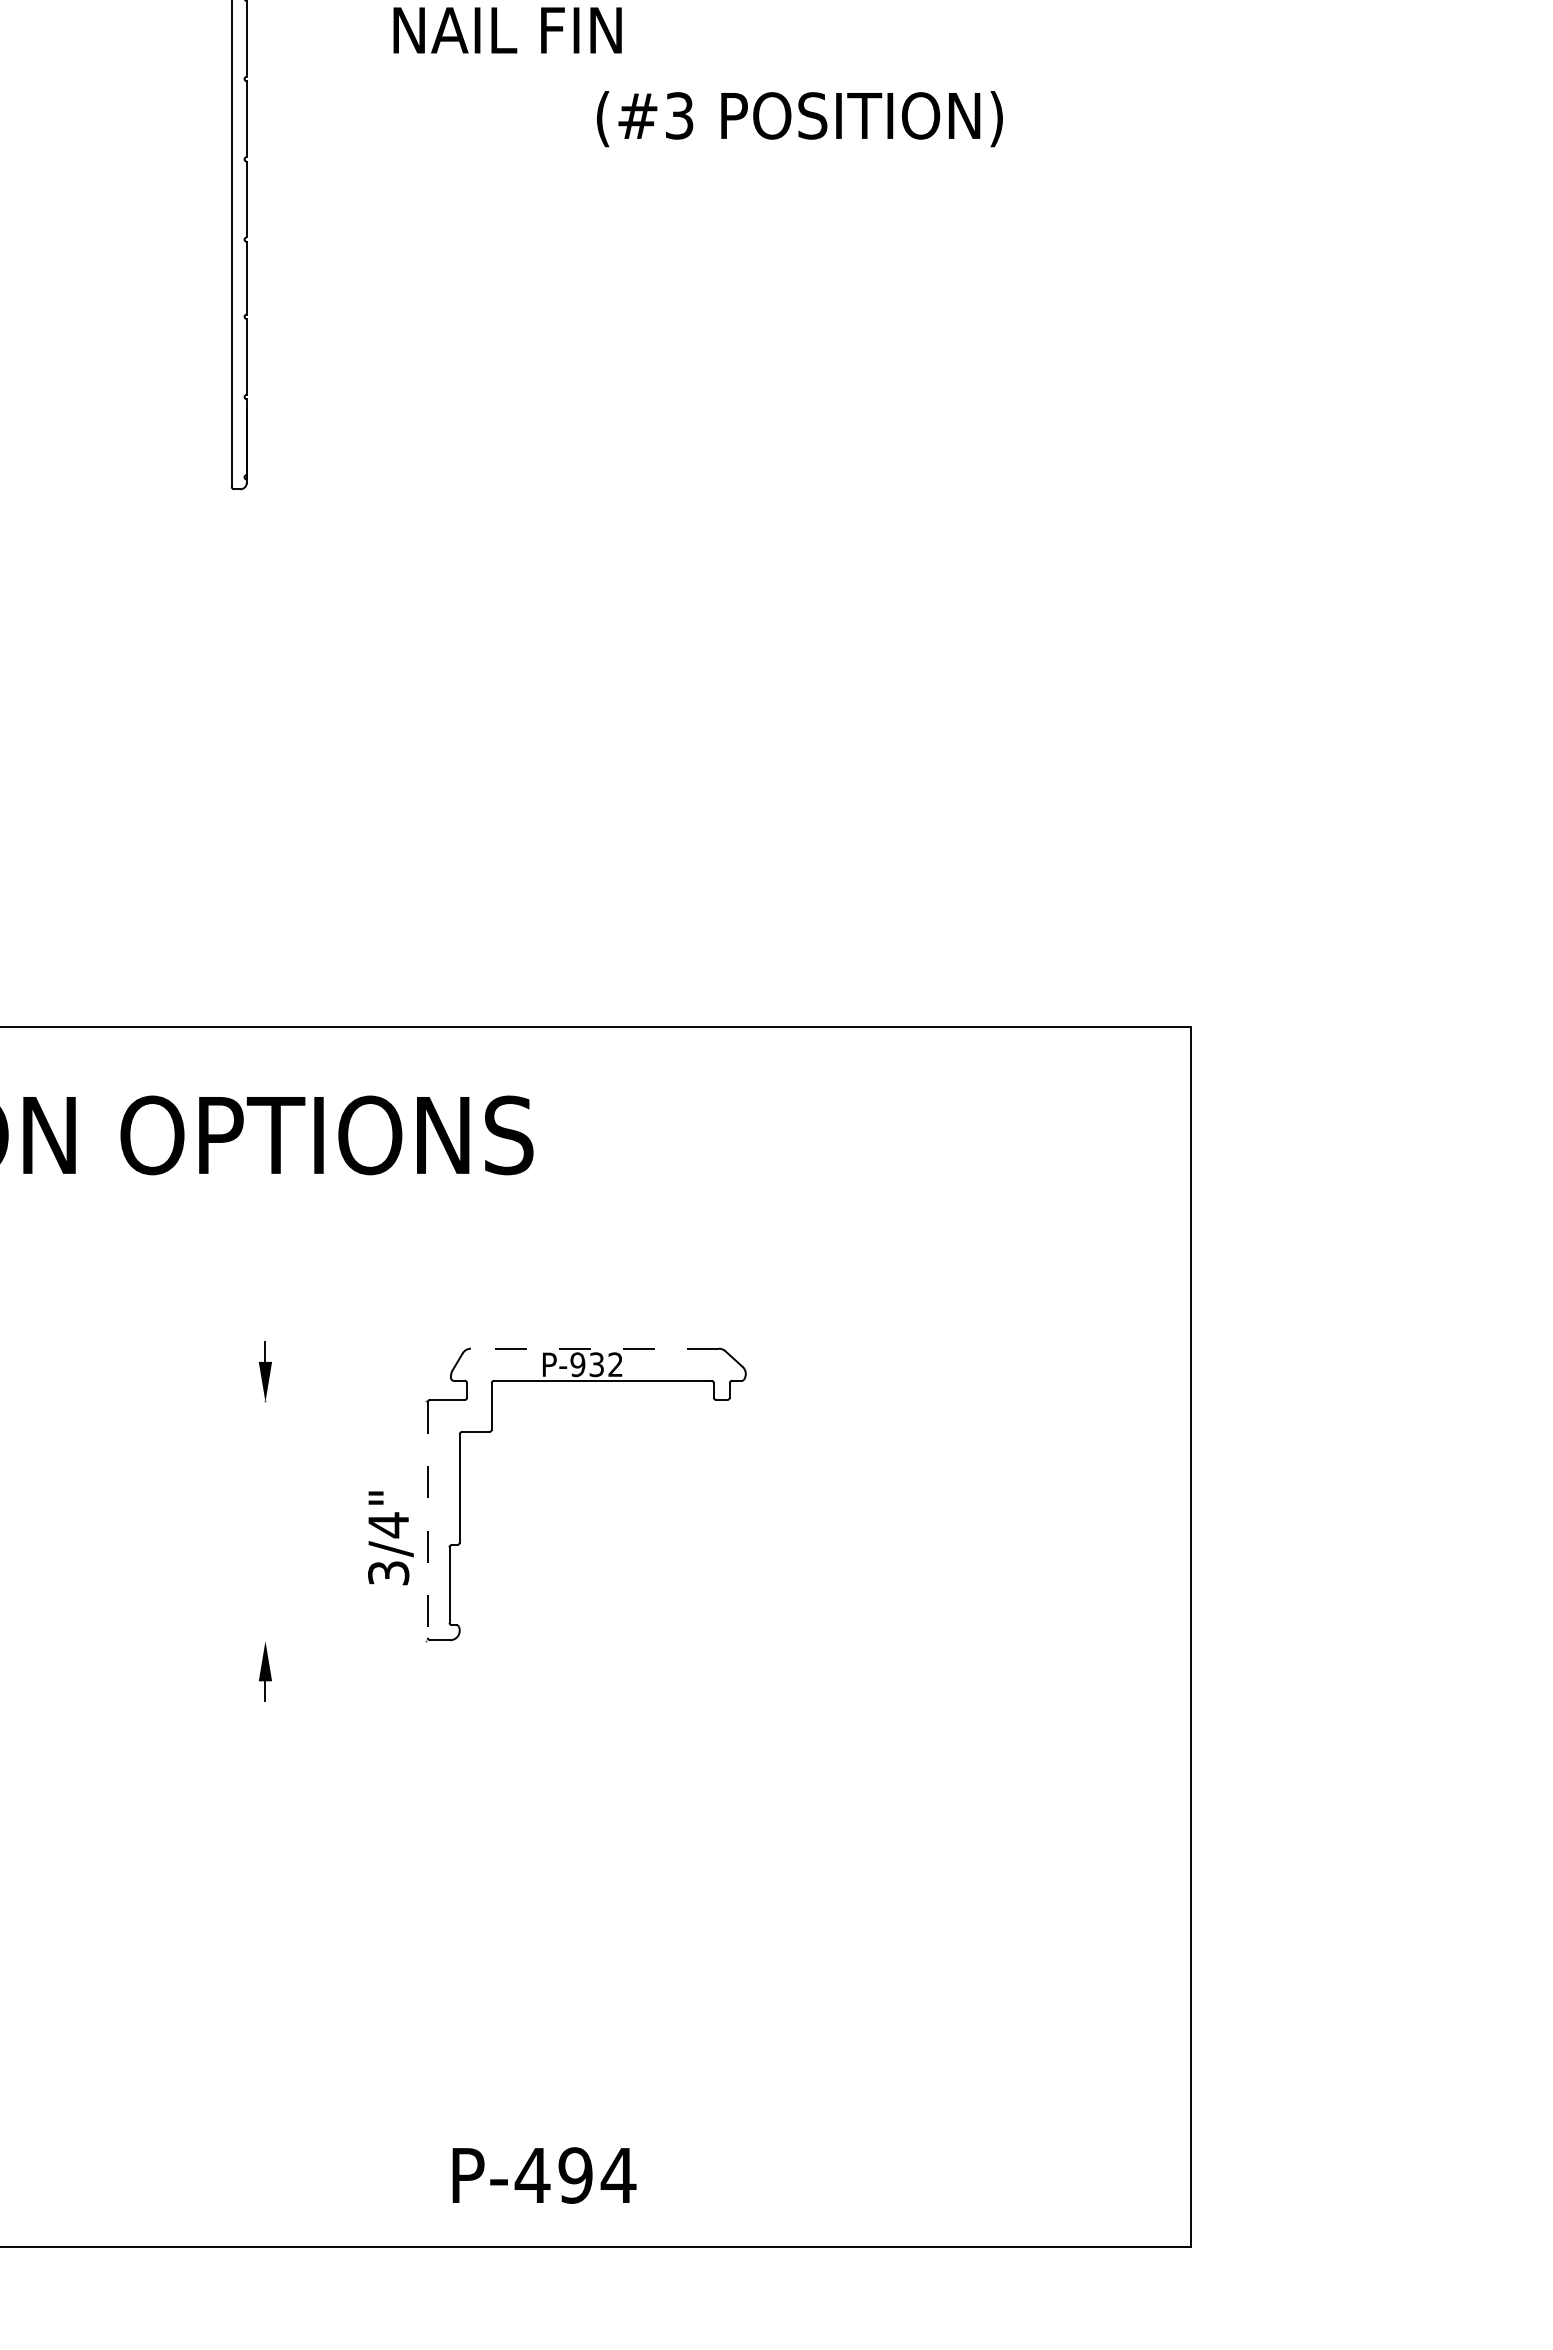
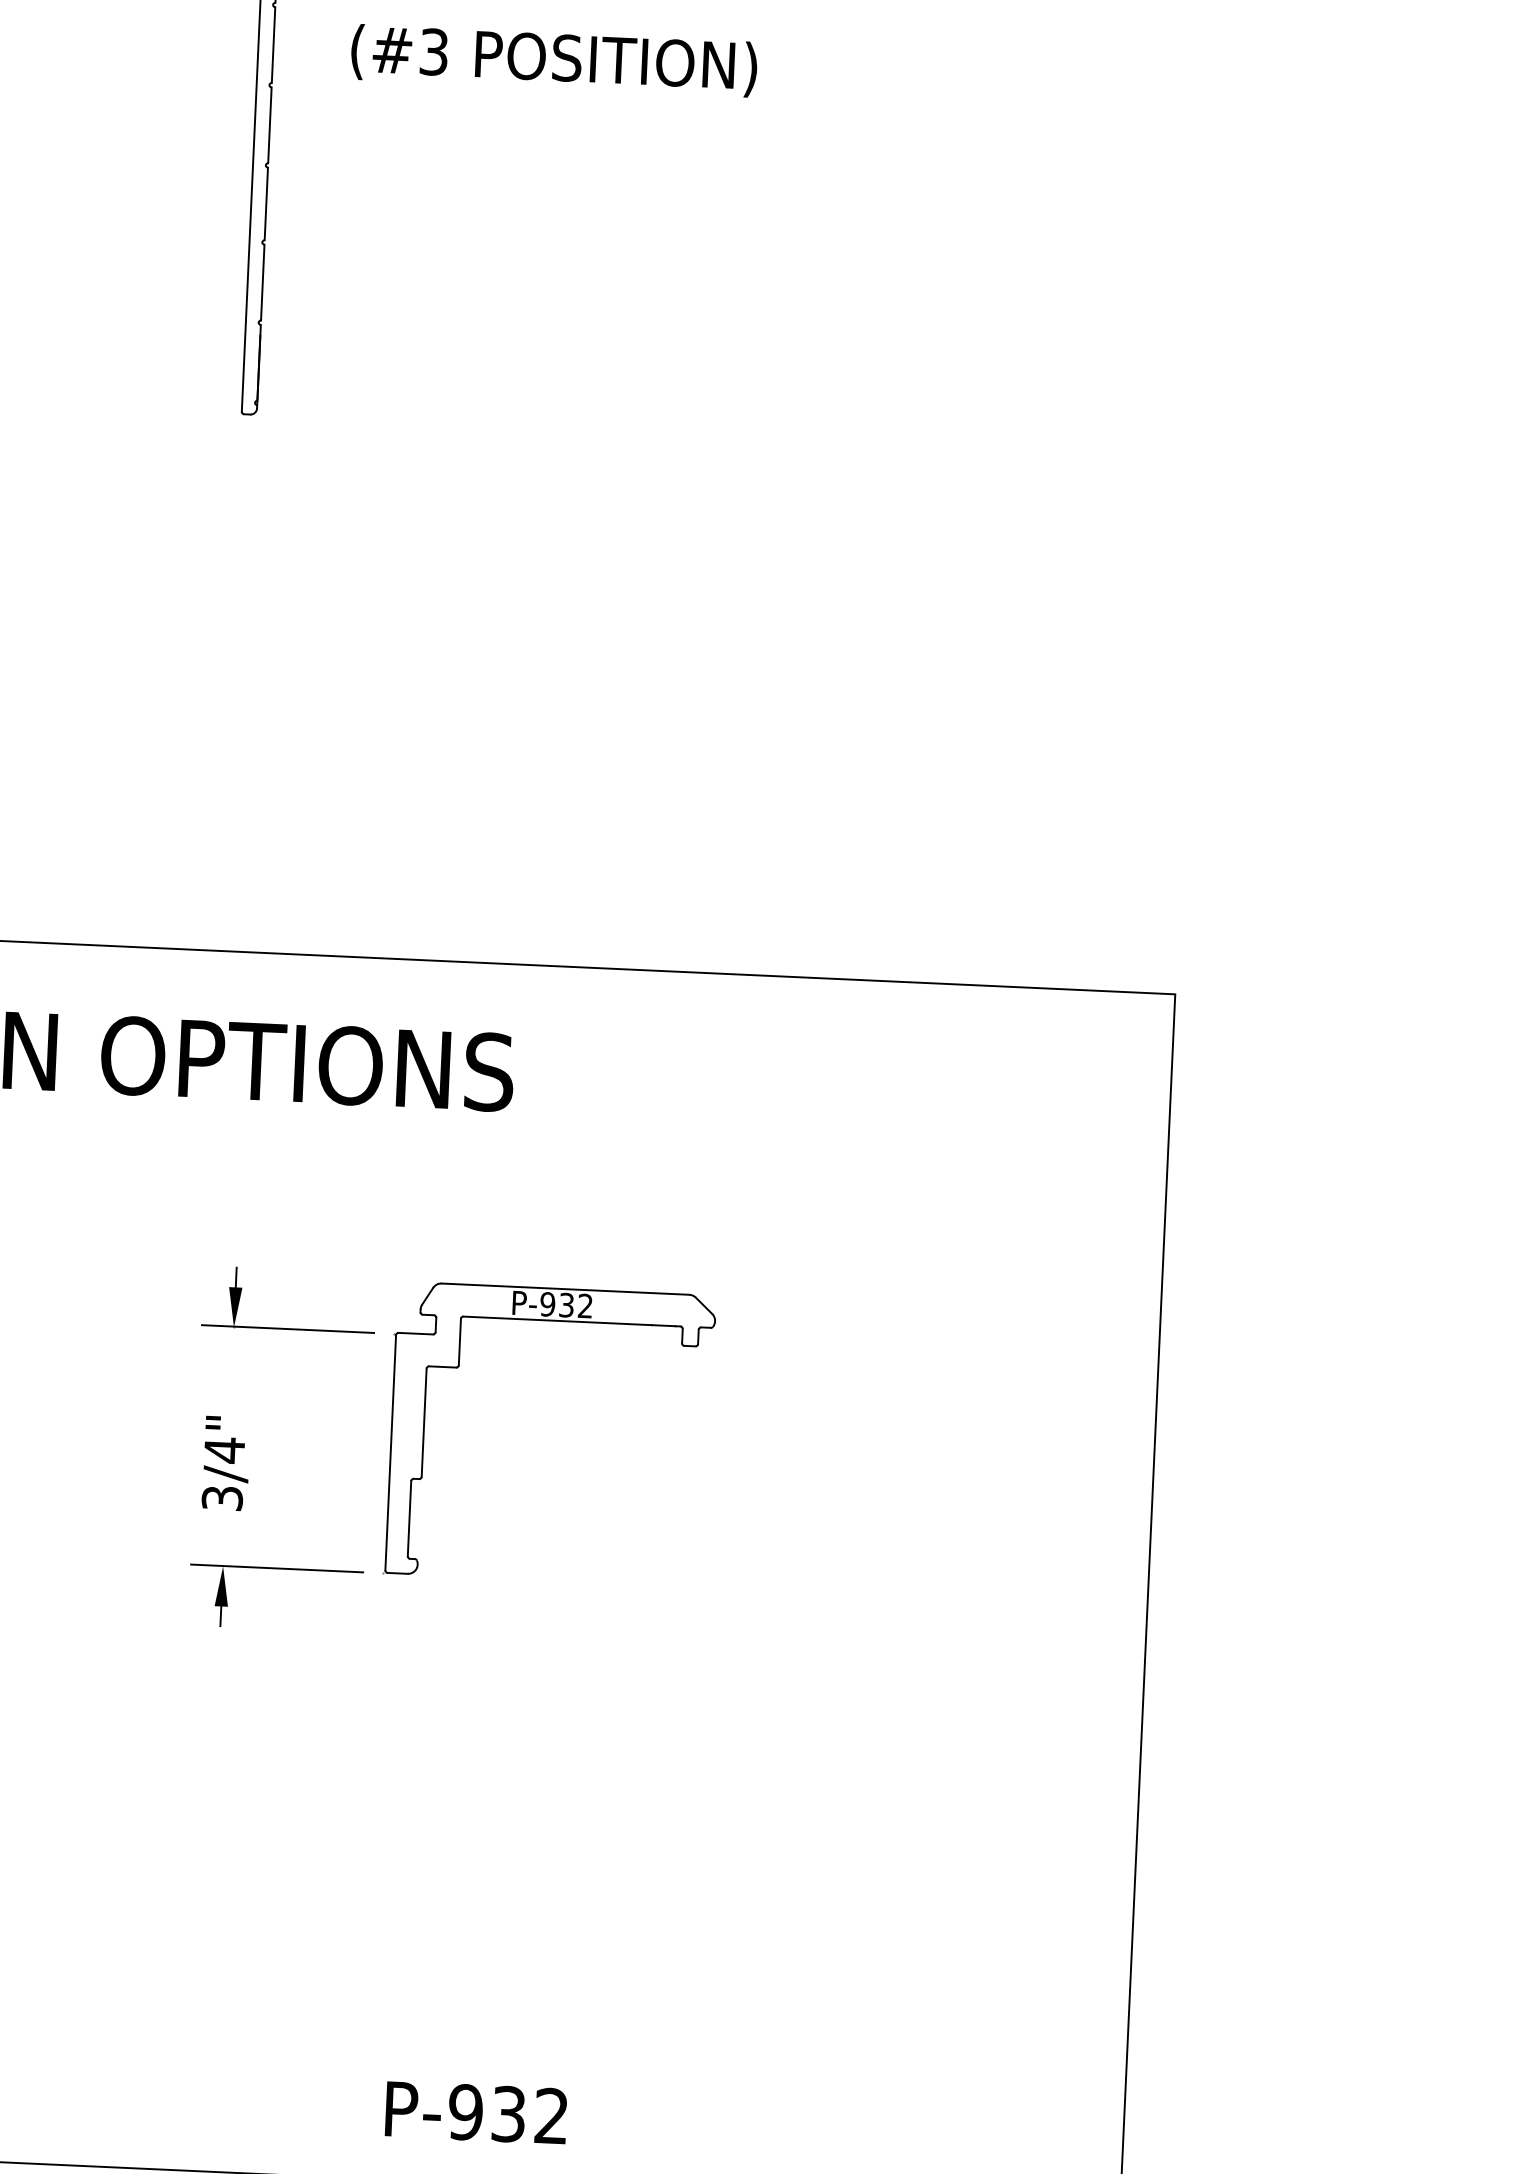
text: (799, 119) -> (553, 61), moved
line: (594, 1348) -> (565, 1288), dashed -> solid
line: (319, 1401) -> (287, 1329), added
line: (427, 1520) -> (390, 1453), dashed -> solid
text: (390, 1538) -> (225, 1463), moved
line: (319, 1640) -> (277, 1568), added
text: (575, 2175) -> (508, 2114), P-494 -> P-932

